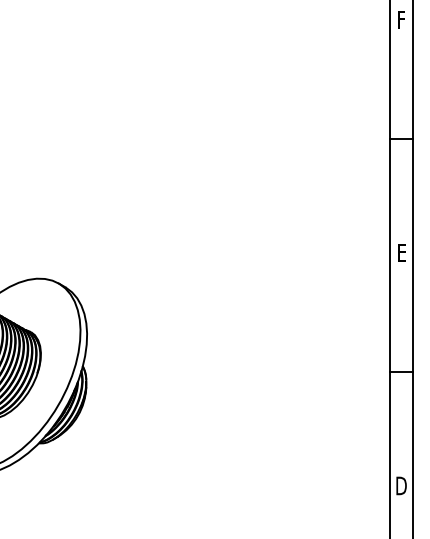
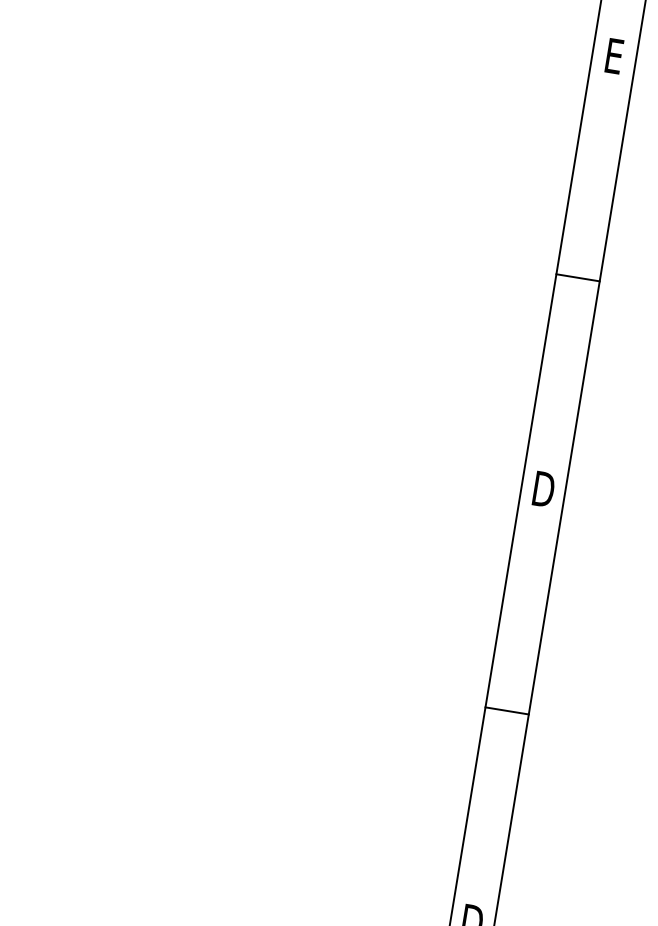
text: (402, 19) -> (616, 55), F -> E
text: (401, 252) -> (543, 488), E -> D

